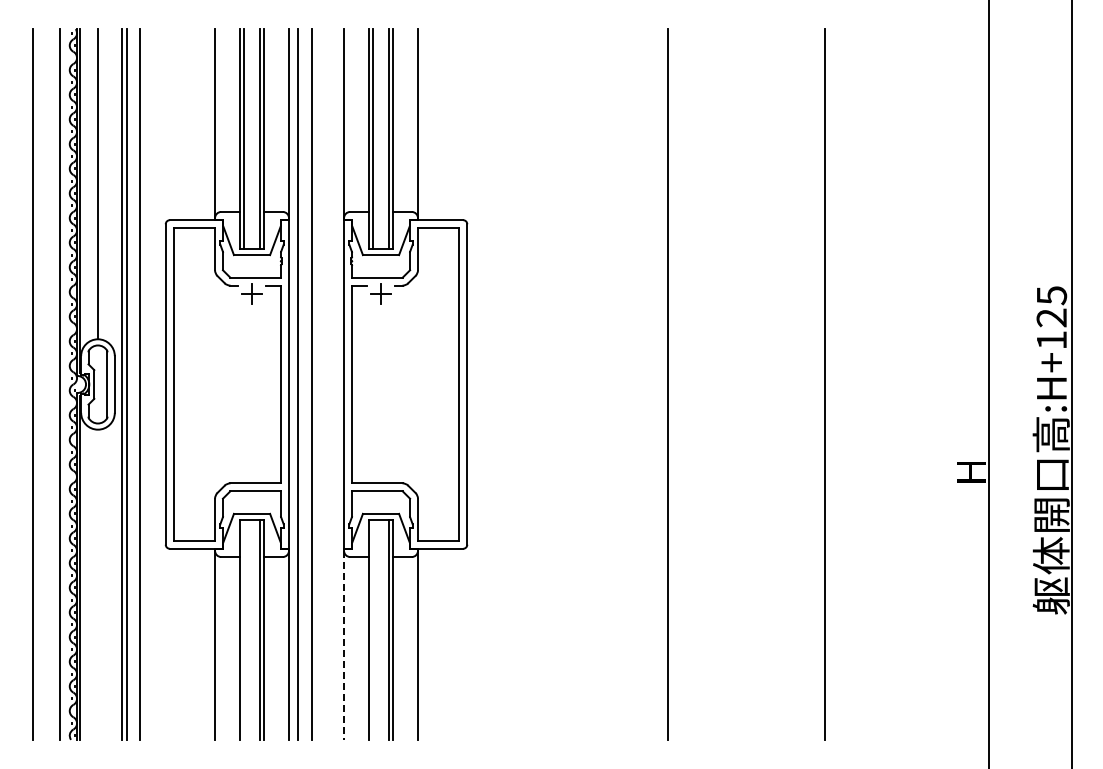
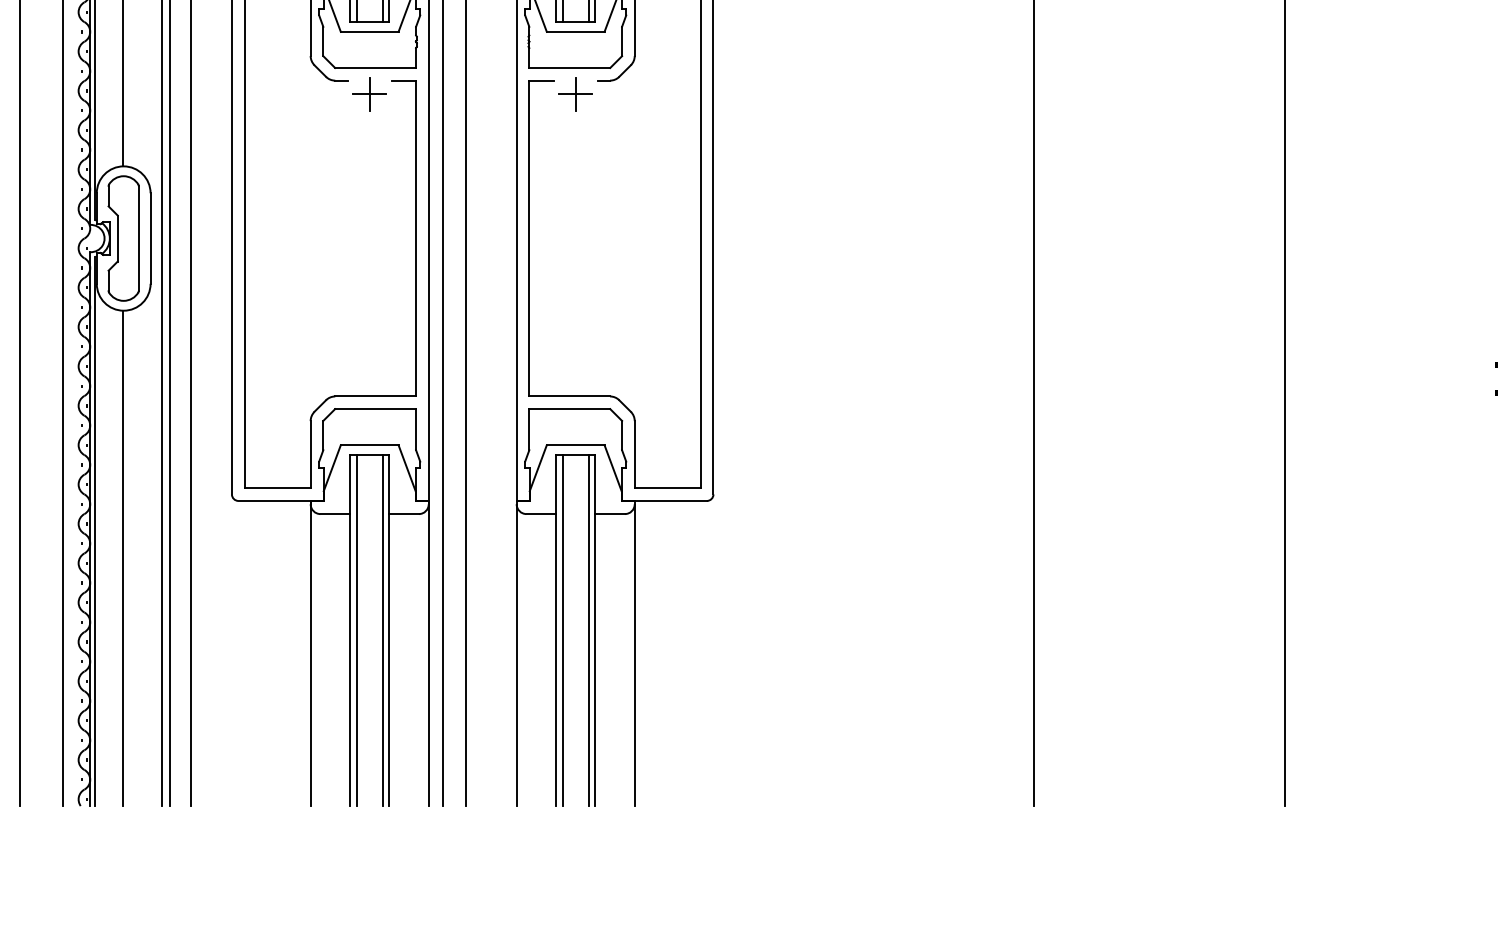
line: (97, 584) -> (122, 557), added
line: (243, 629) -> (356, 629), added
line: (372, 629) -> (562, 629), added
line: (344, 646) -> (517, 656), dashed -> solid

